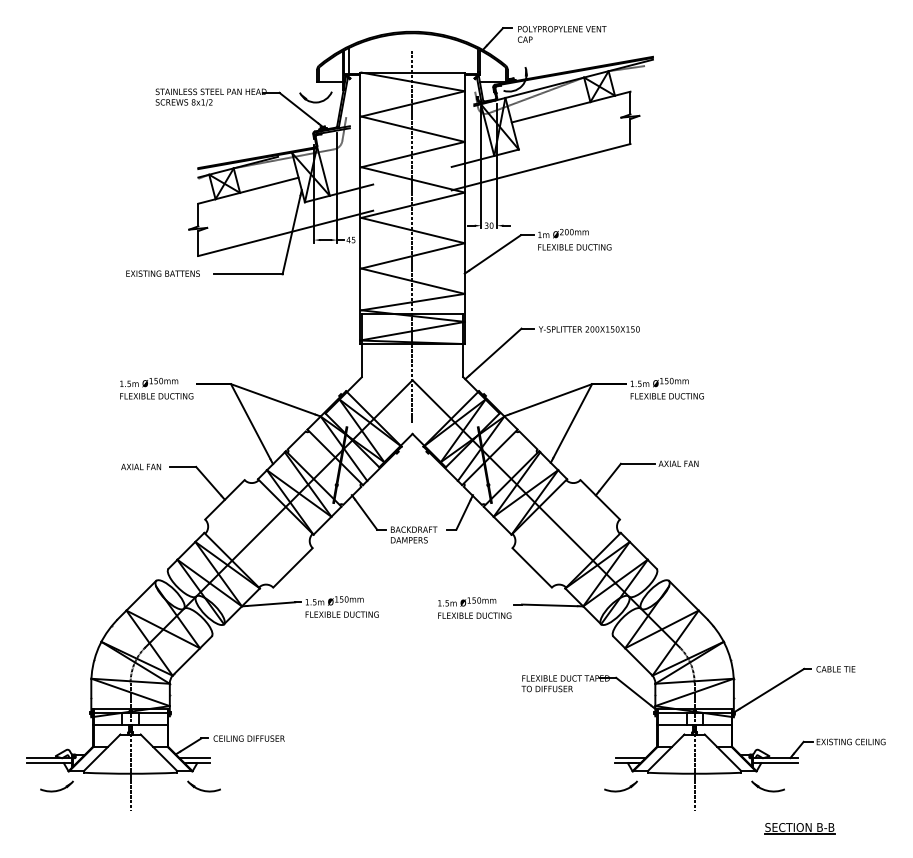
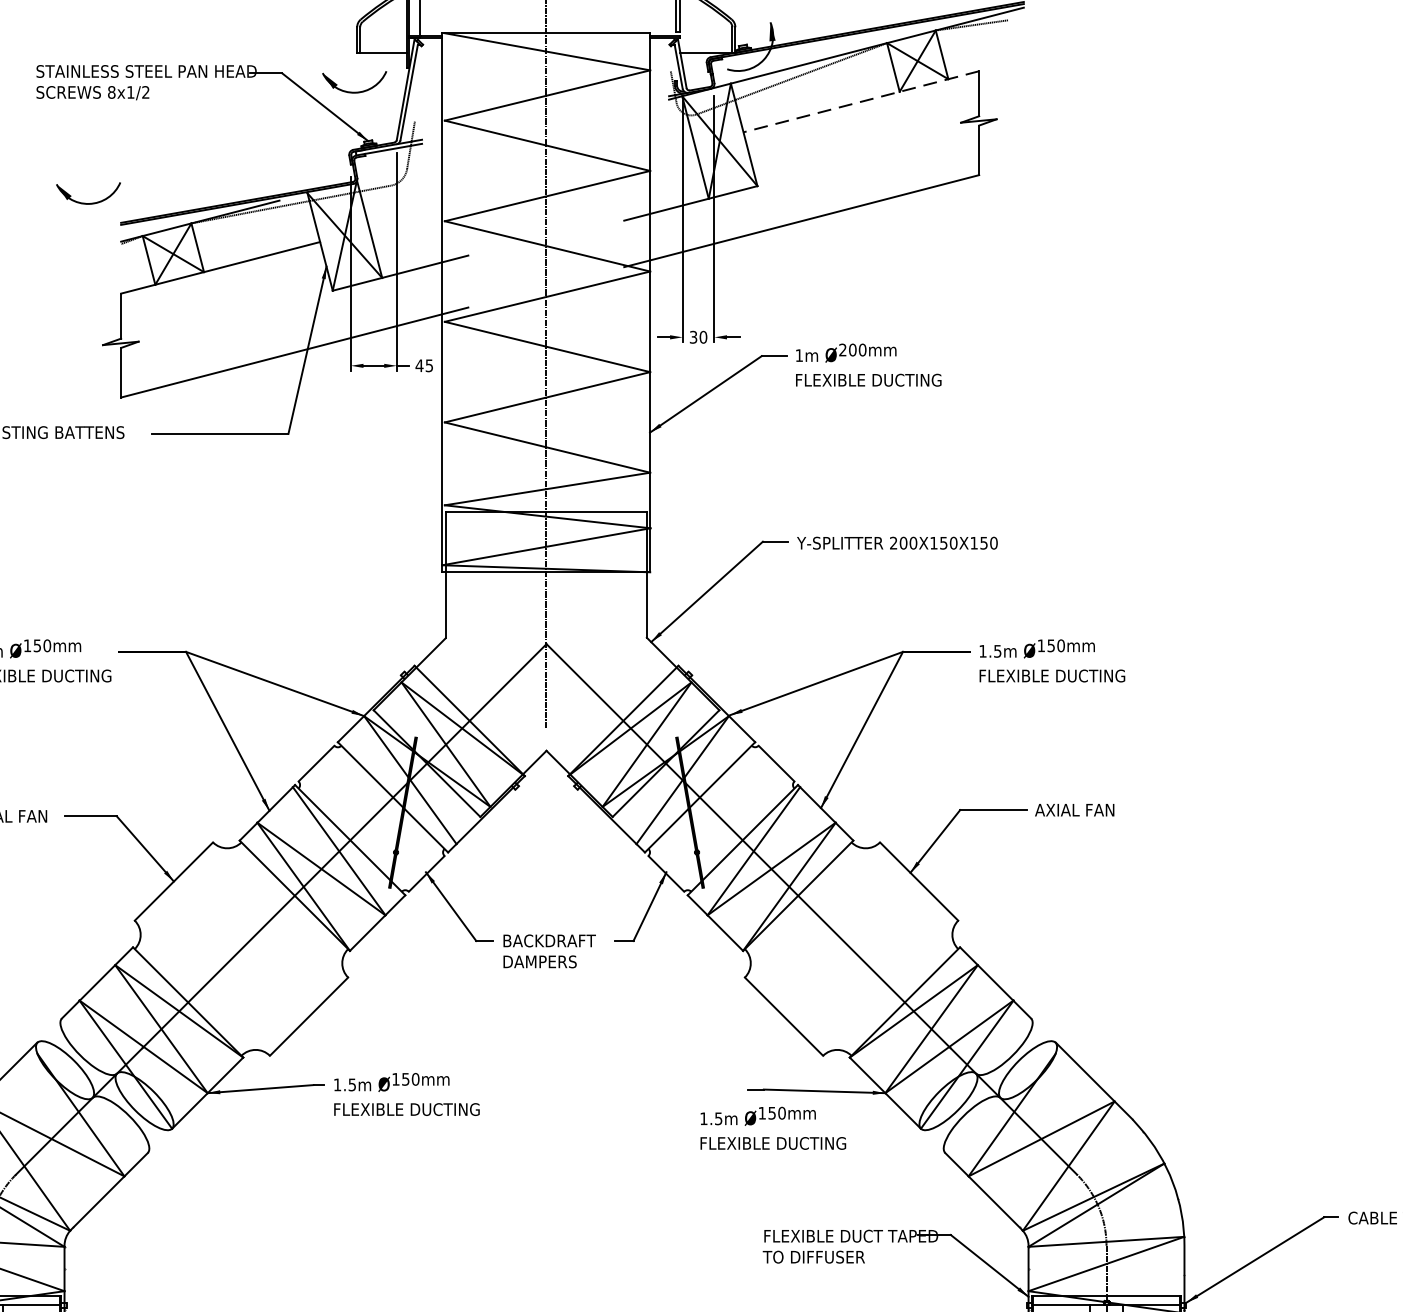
line: (570, 107) -> (860, 102), solid -> dashed
part: (181, 153) -> (87, 193), added
text: (474, 607) -> (772, 1127), moved

